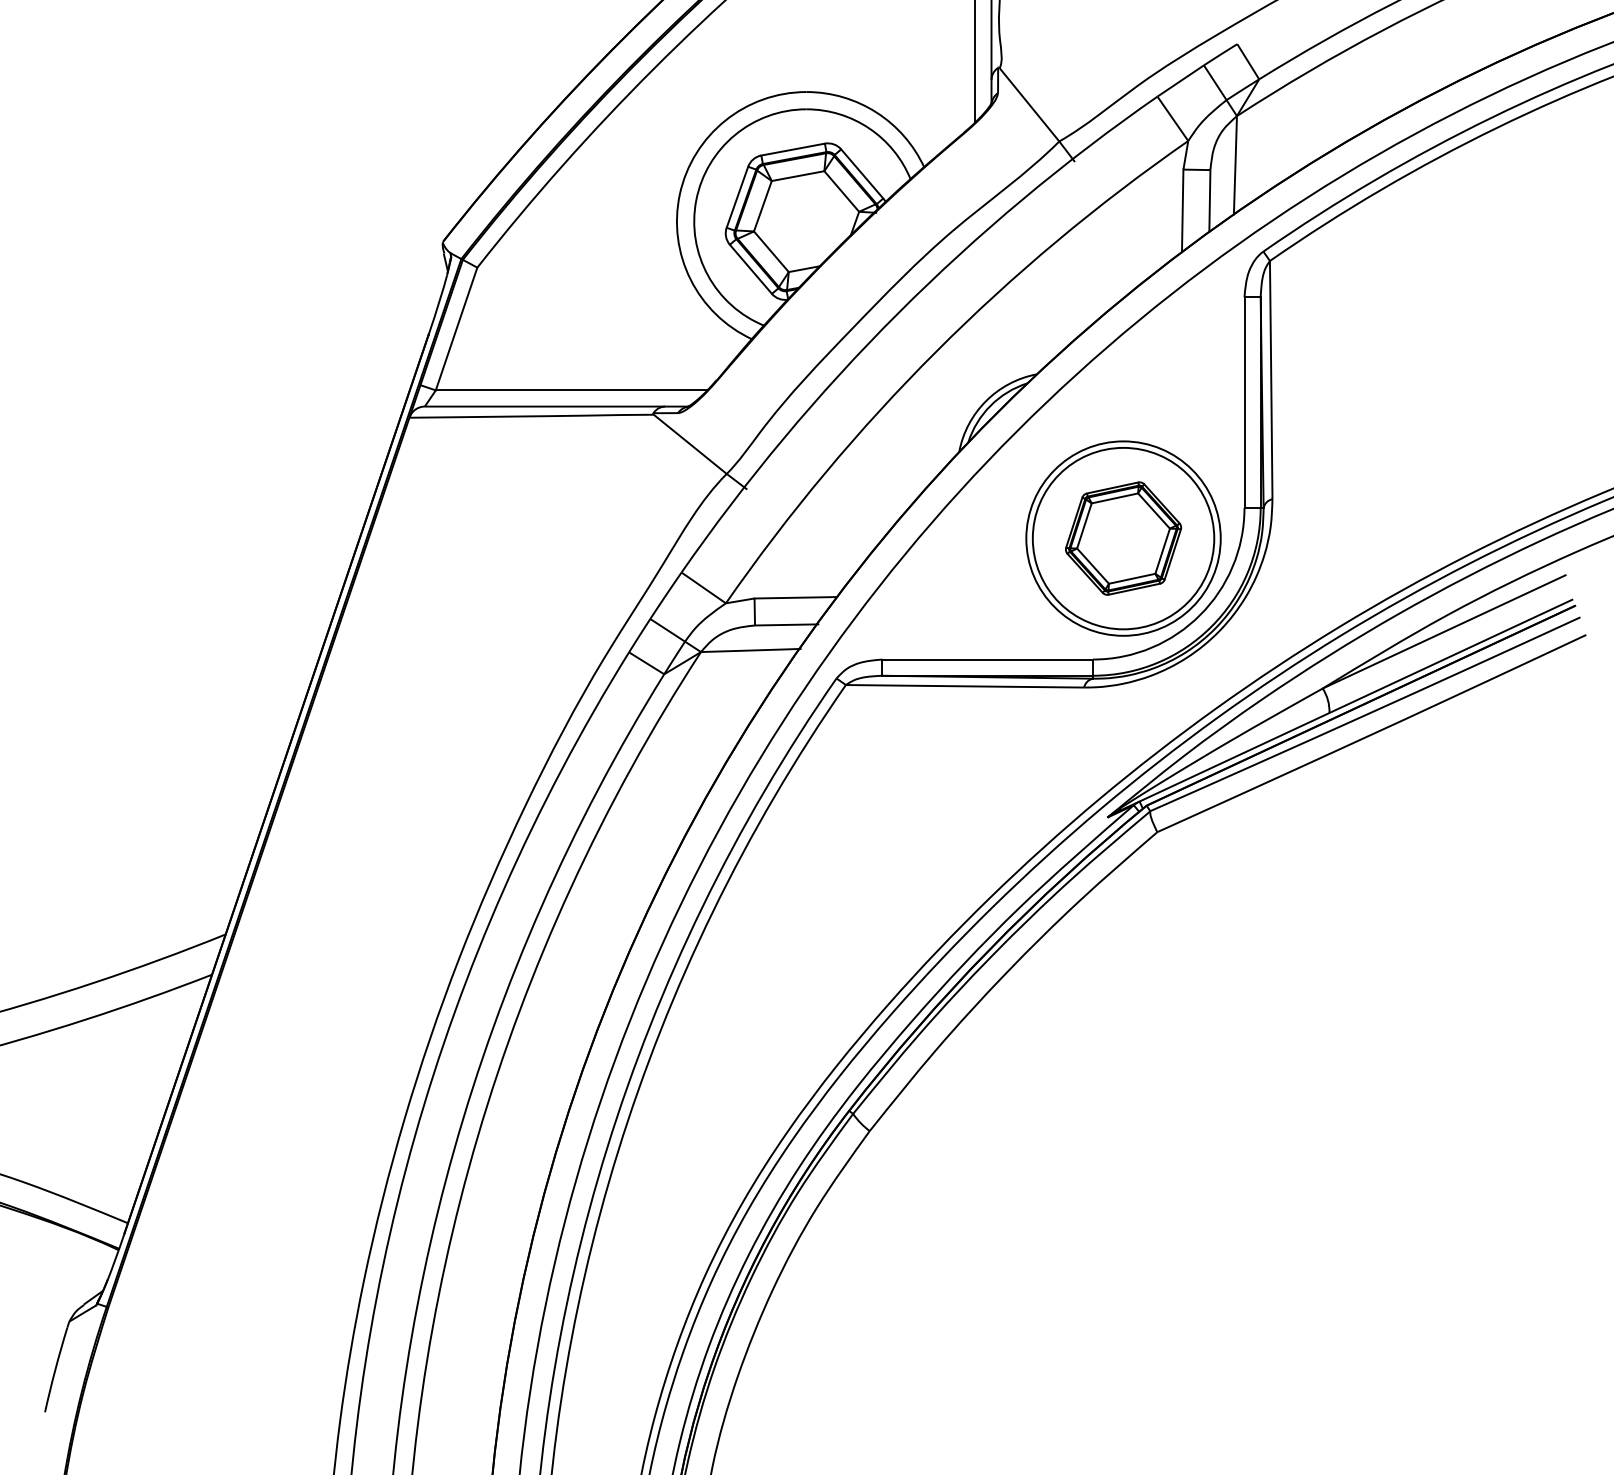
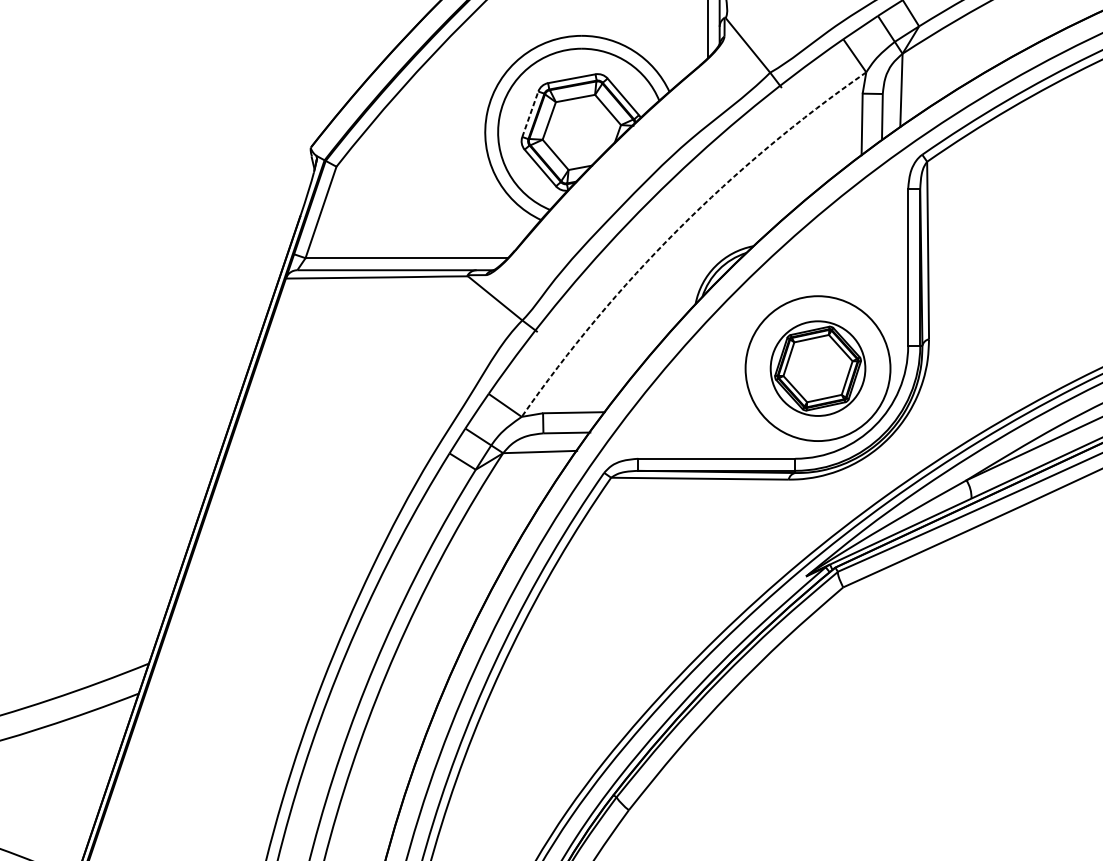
line: (737, 196) -> (530, 113), solid -> dashed
arc: (936, 351) -> (678, 229), solid -> dashed
circle: (1123, 538) -> (818, 368), size x0.7

